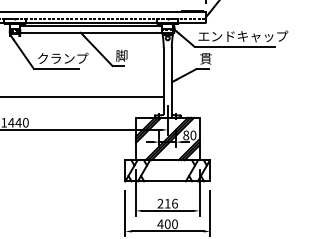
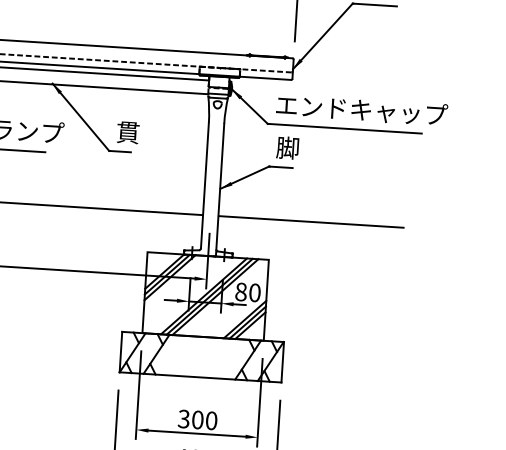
text: (121, 55) -> (127, 131), 脚 -> 貫
text: (205, 58) -> (287, 147), 貫 -> 脚
line: (220, 96) -> (311, 221), added
text: (167, 203) -> (197, 419), 216 -> 300

